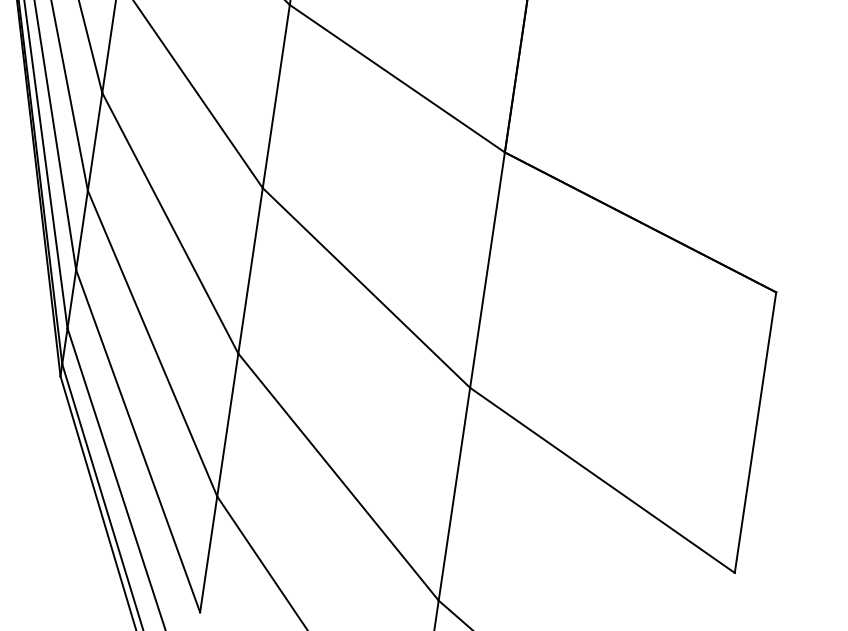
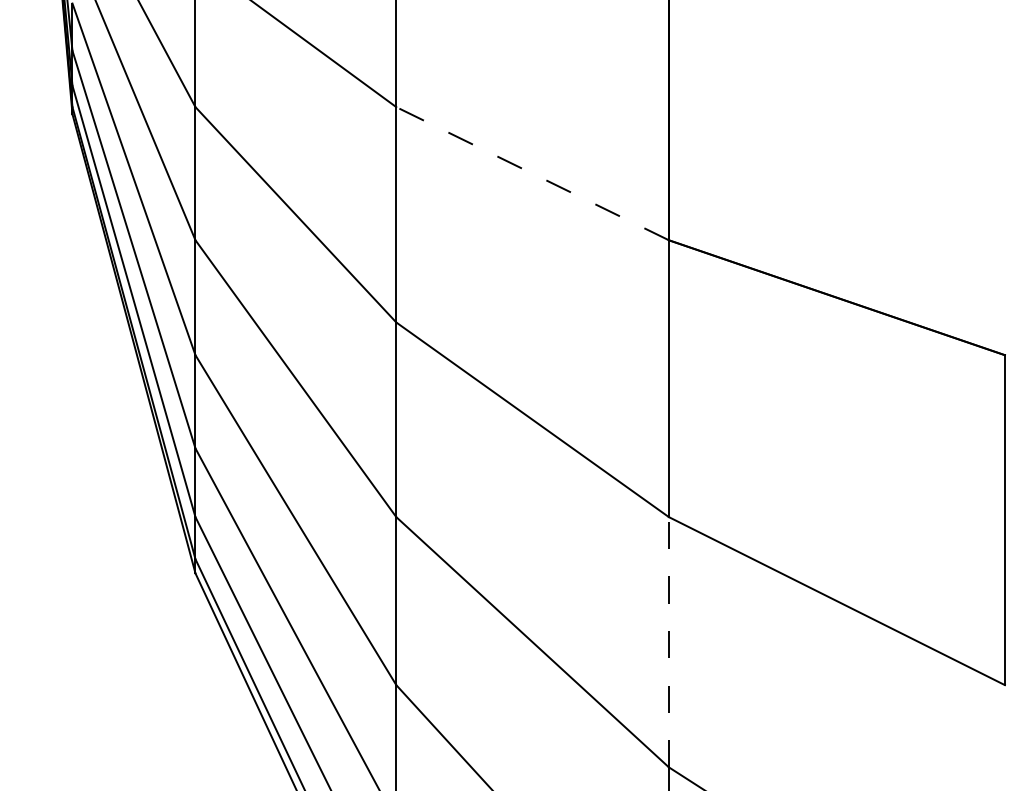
line: (397, 78) -> (532, 173), solid -> dashed
line: (454, 493) -> (668, 641), solid -> dashed

